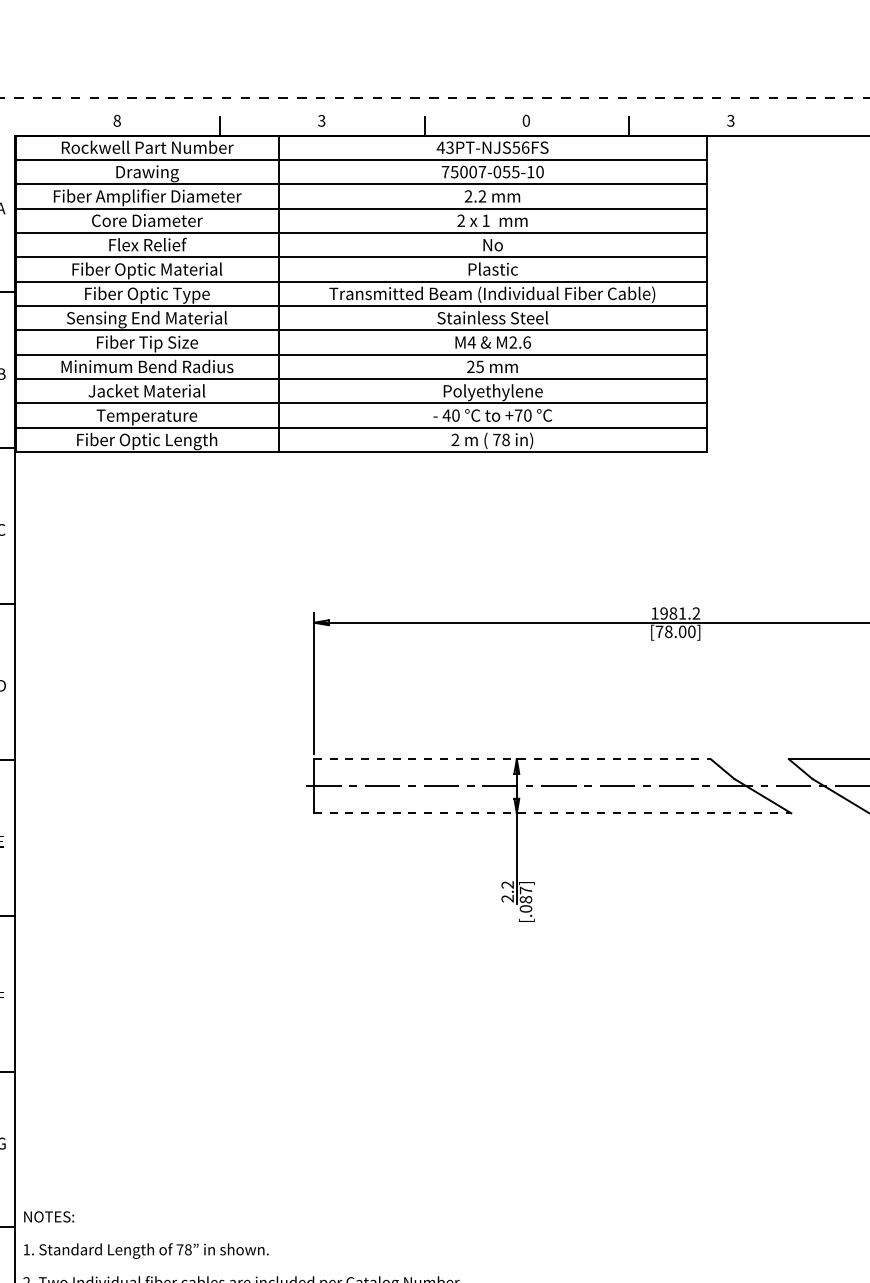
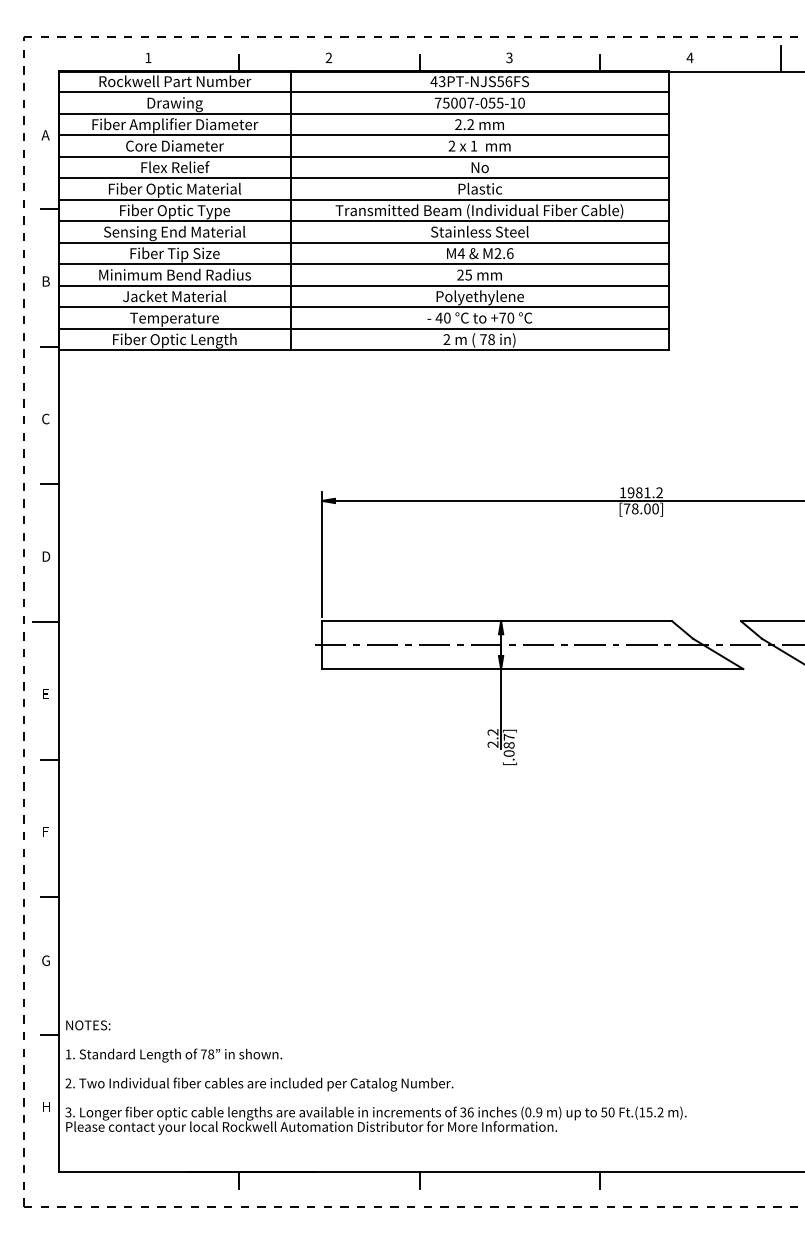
text: (117, 120) -> (148, 57), 8 -> 1
text: (526, 120) -> (509, 57), 0 -> 3
text: (730, 120) -> (689, 57), 3 -> 4
text: (321, 121) -> (328, 58), 3 -> 2
line: (833, 121) -> (780, 58), added
line: (512, 759) -> (497, 621), dashed -> solid
line: (552, 813) -> (532, 669), dashed -> solid

